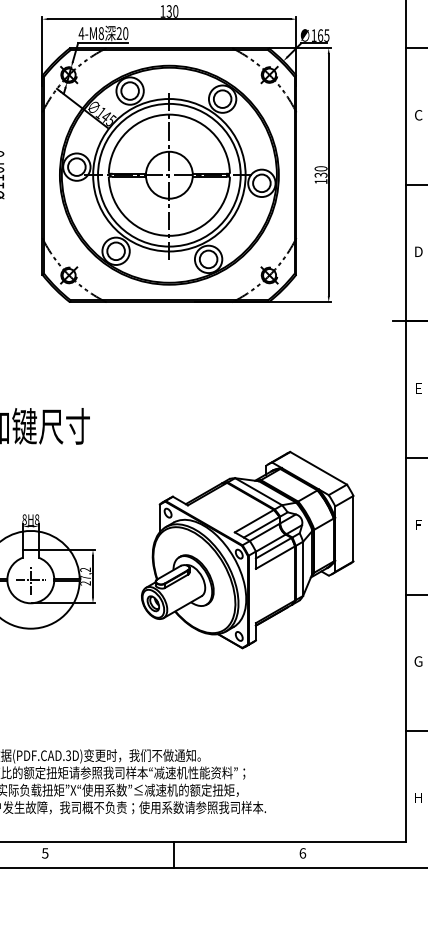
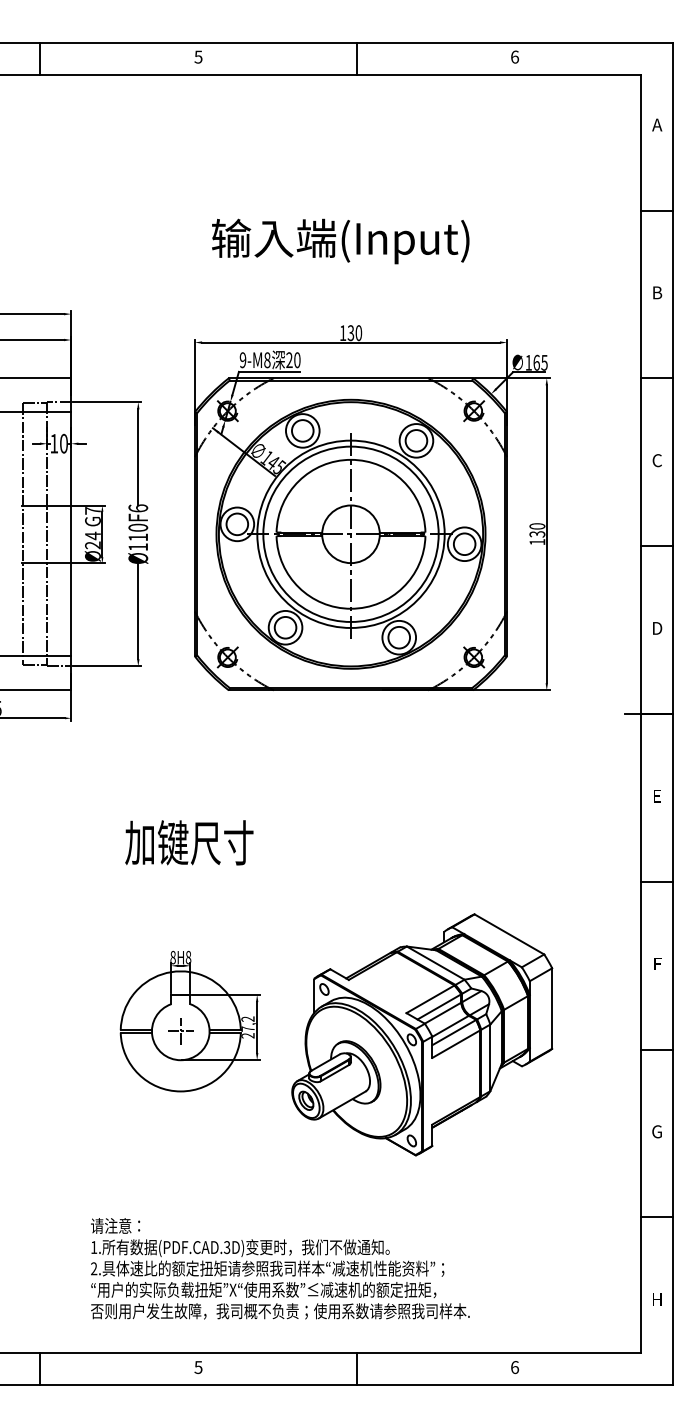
text: (81, 33) -> (242, 360), 4-M8 -> 9-M8
part: (247, 549) -> (422, 1034), moved
part: (30, 579) -> (180, 1031), size x0.7

